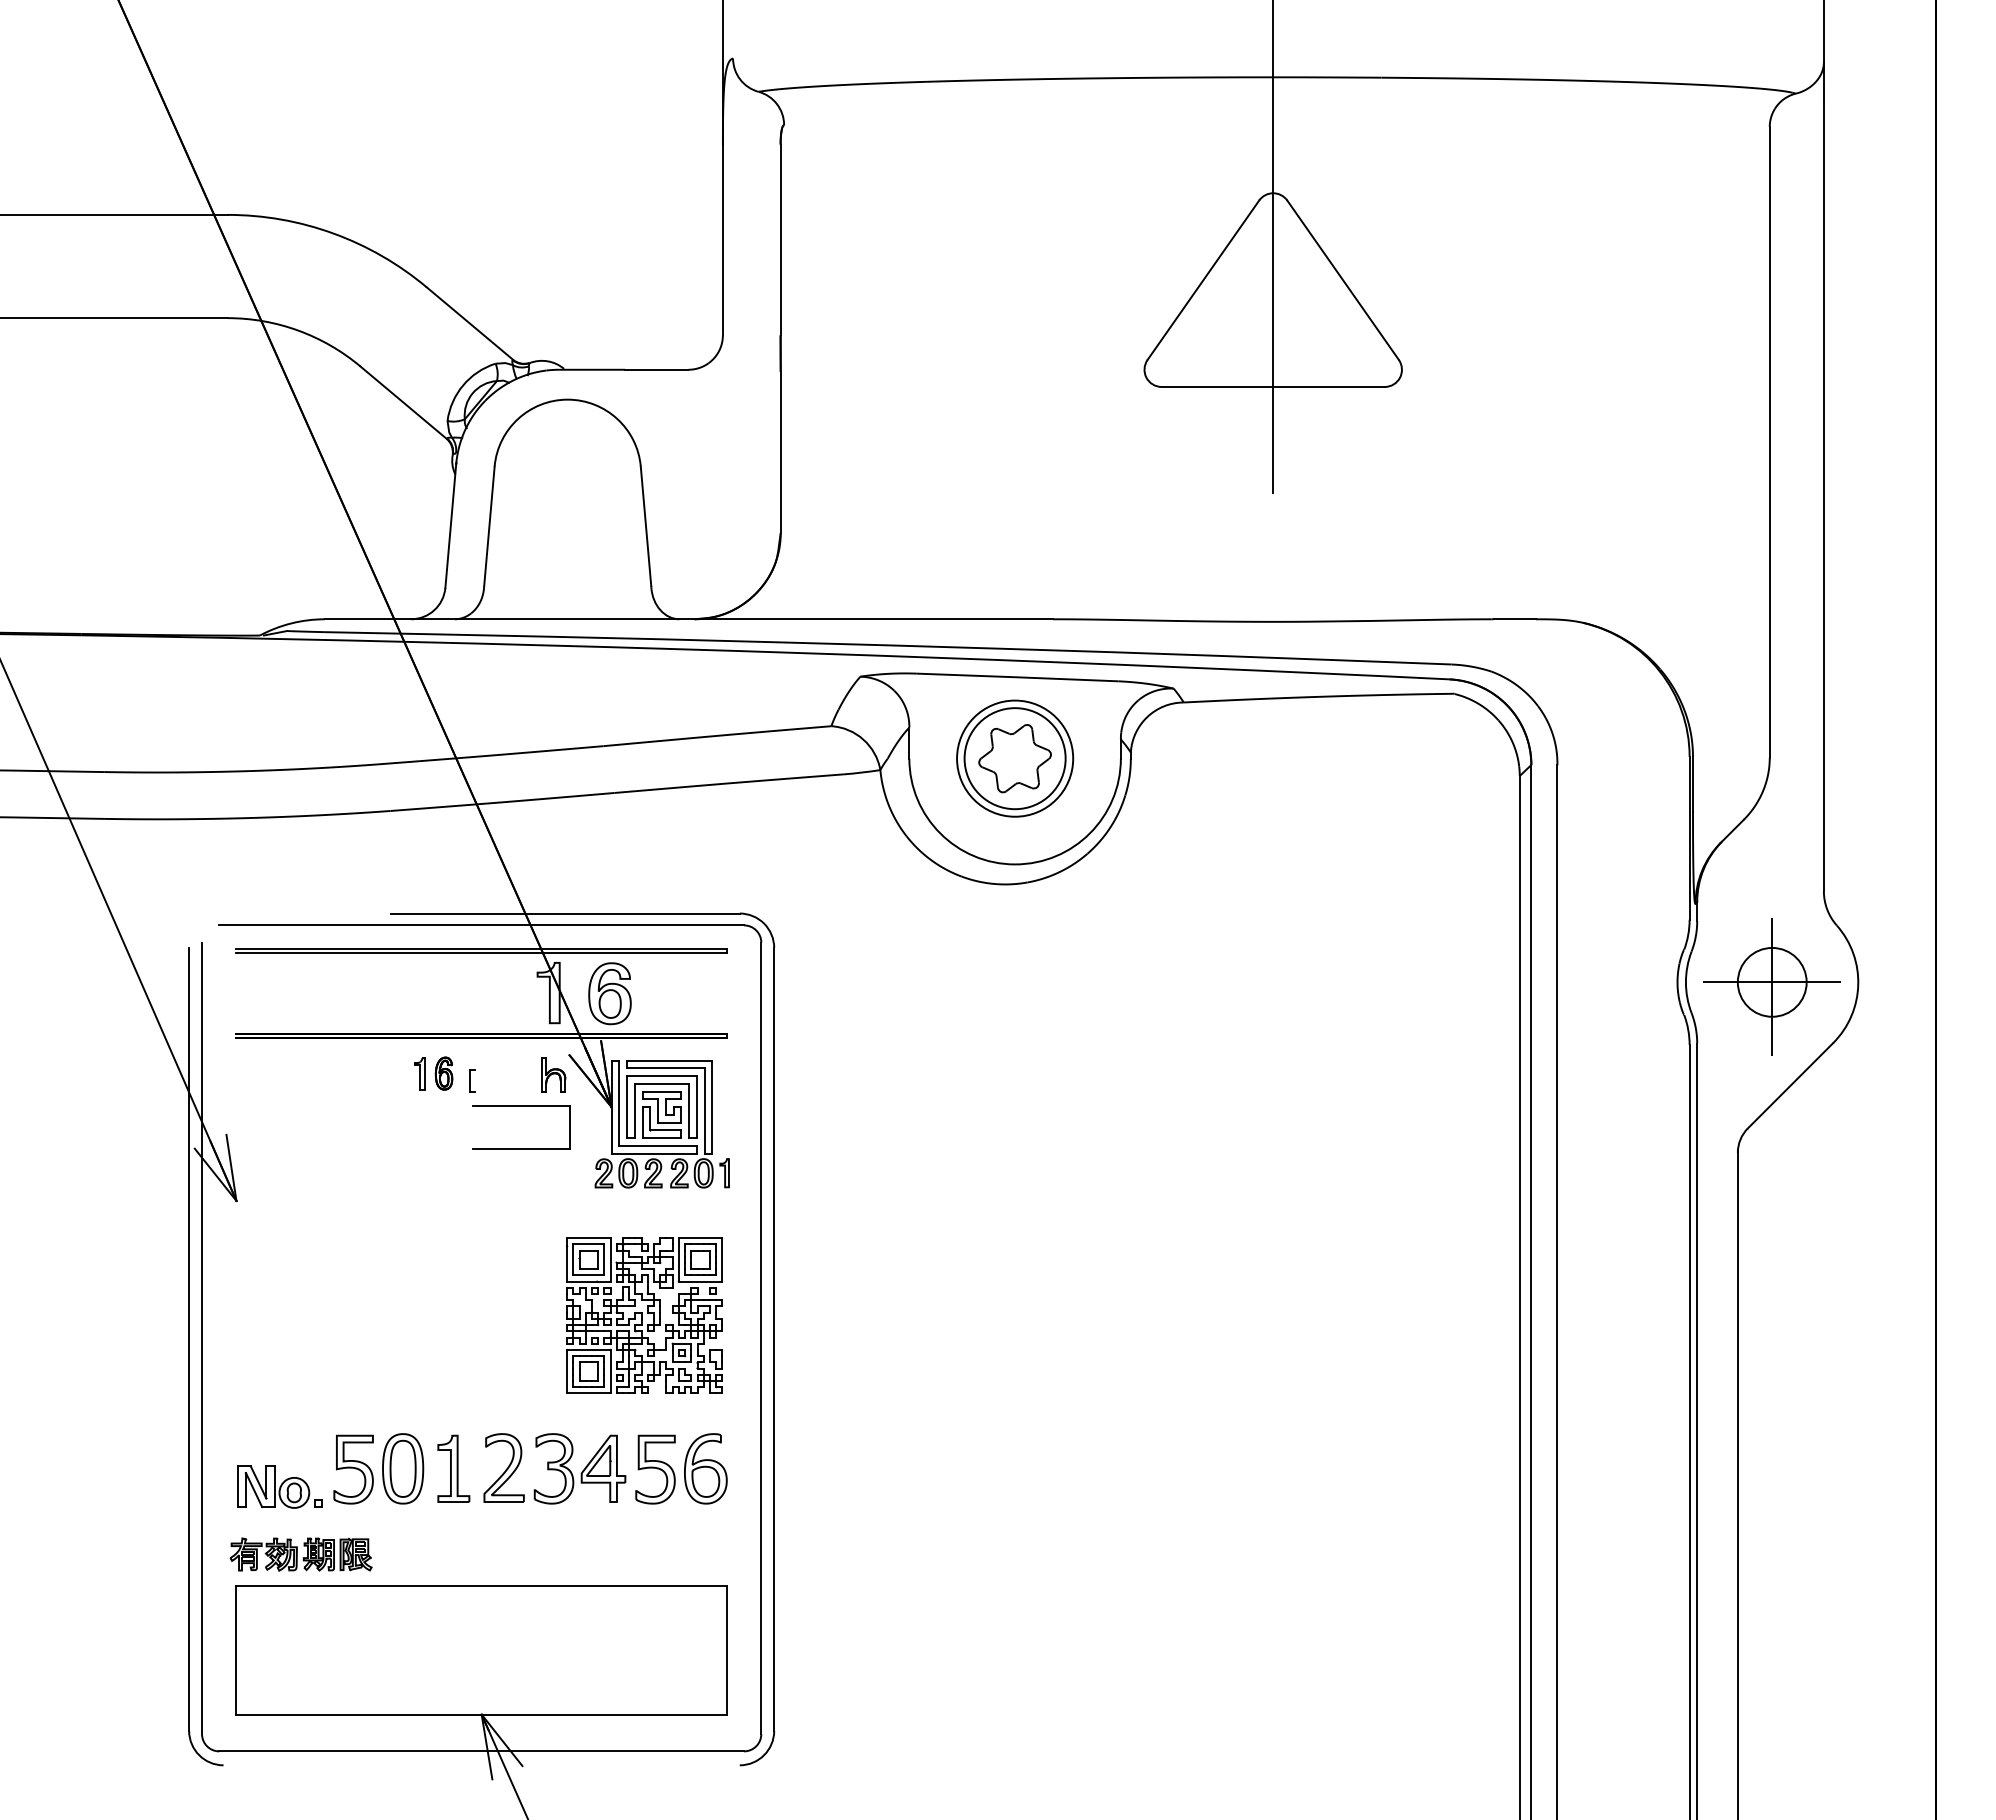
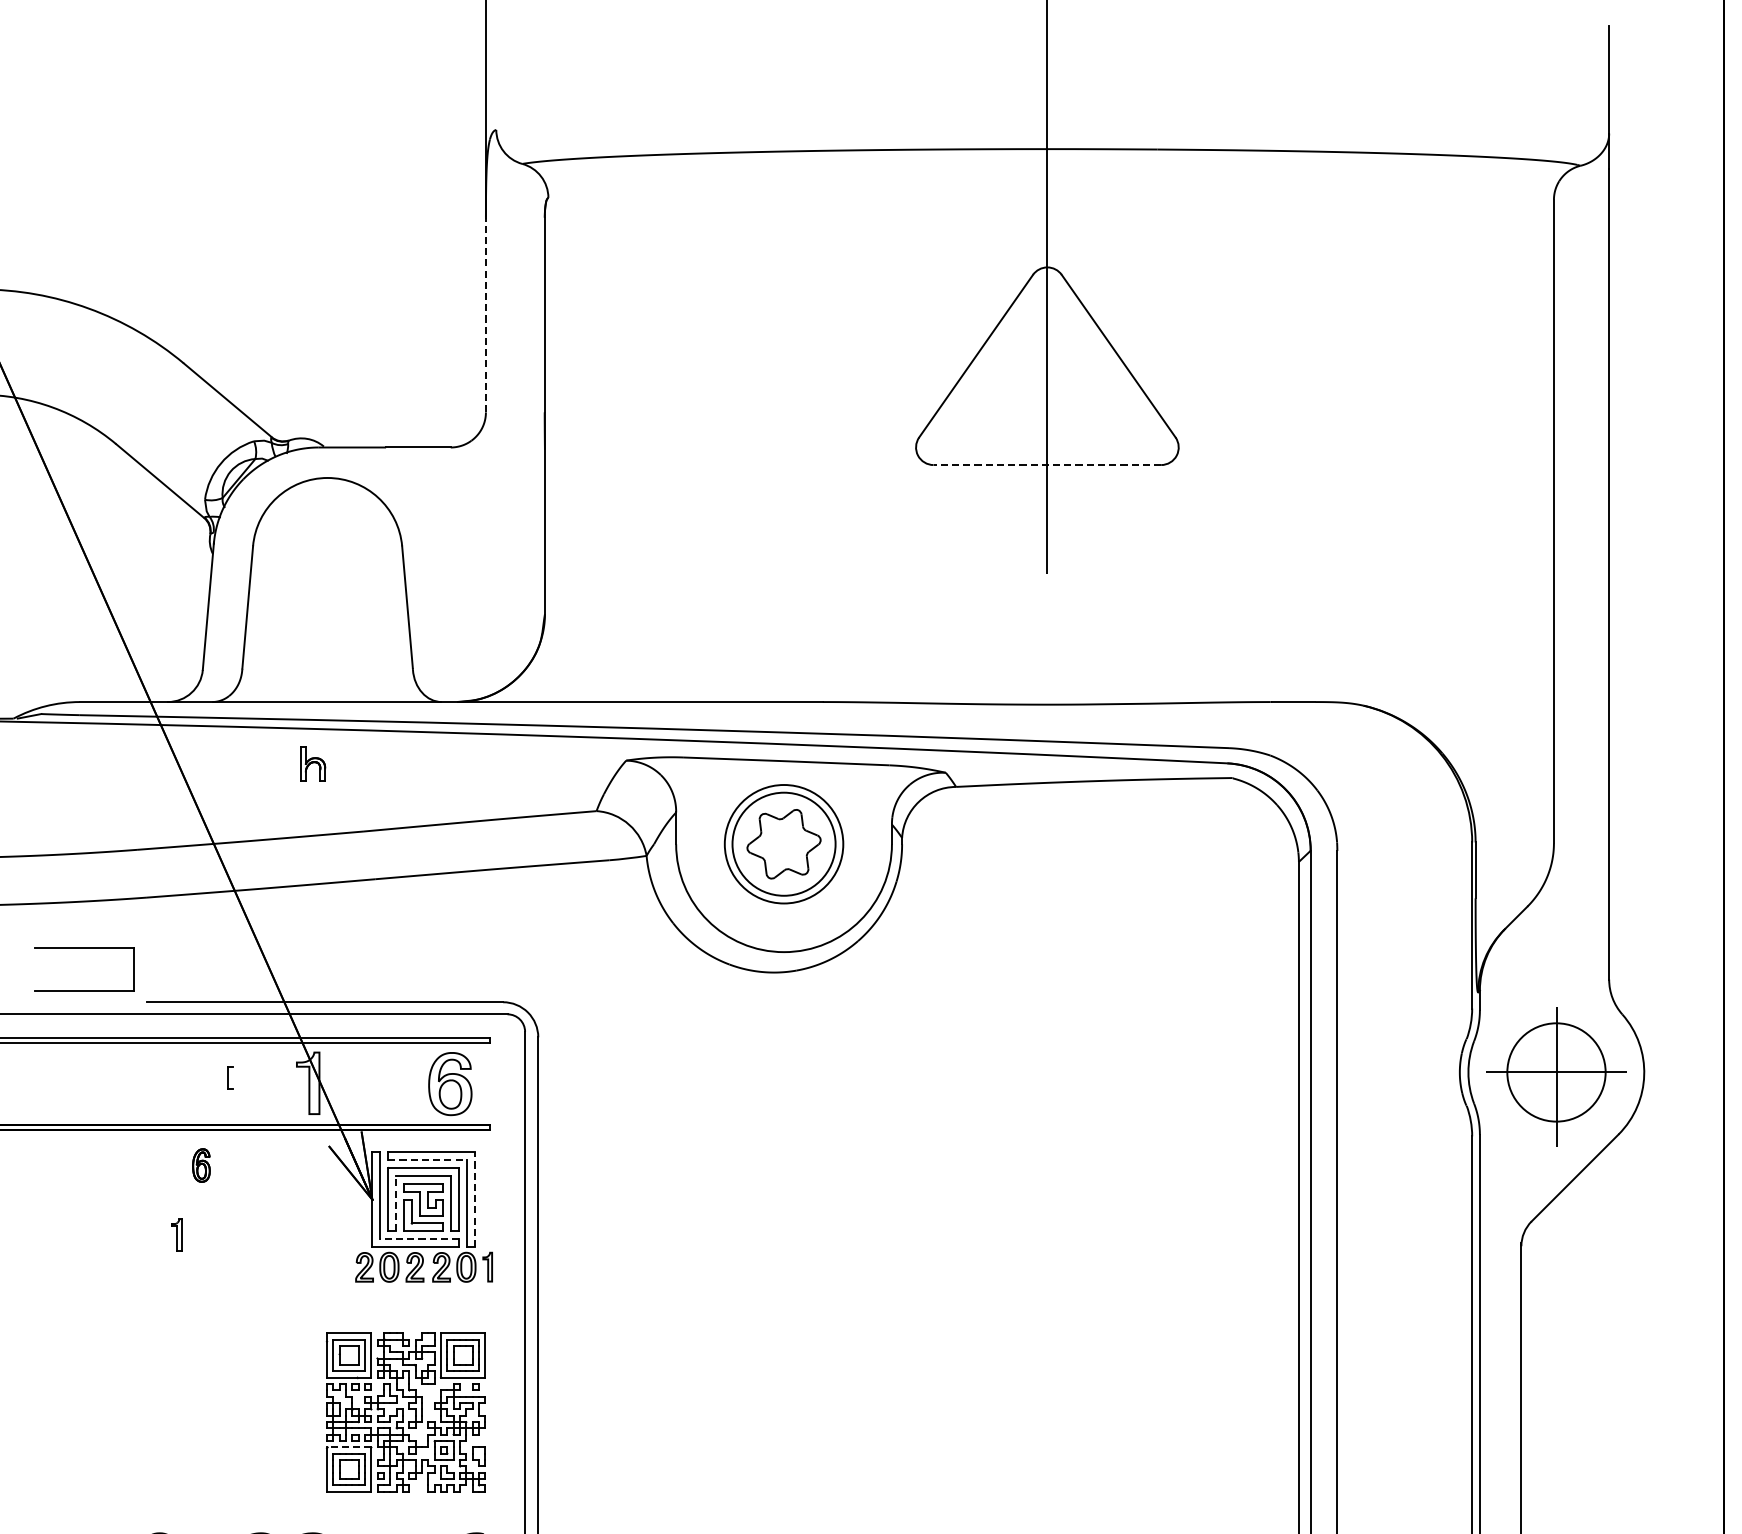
line: (722, 239) -> (485, 314), solid -> dashed
line: (1273, 386) -> (1047, 464), solid -> dashed
circle: (1771, 981) -> (1555, 1071), size x1.4
part: (609, 993) -> (449, 1083), moved
line: (665, 1068) -> (427, 1160), solid -> dashed
part: (419, 1073) -> (176, 1234), moved
part: (553, 1074) -> (313, 763), moved
part: (472, 1080) -> (230, 1077), moved
part: (521, 1106) -> (84, 948), moved
line: (712, 1106) -> (475, 1199), solid -> dashed
line: (634, 1110) -> (395, 1203), solid -> dashed
line: (658, 1145) -> (420, 1238), solid -> dashed
line: (588, 1349) -> (348, 1447), solid -> dashed

